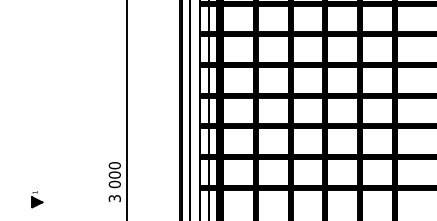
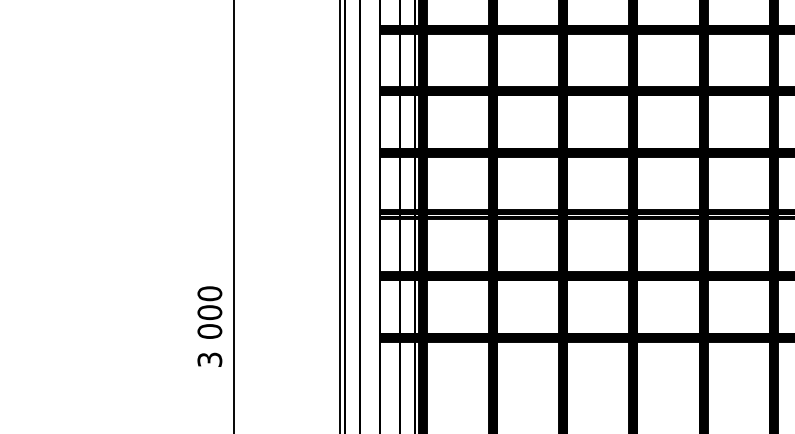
part: (37, 199) -> (54, 361), removed

